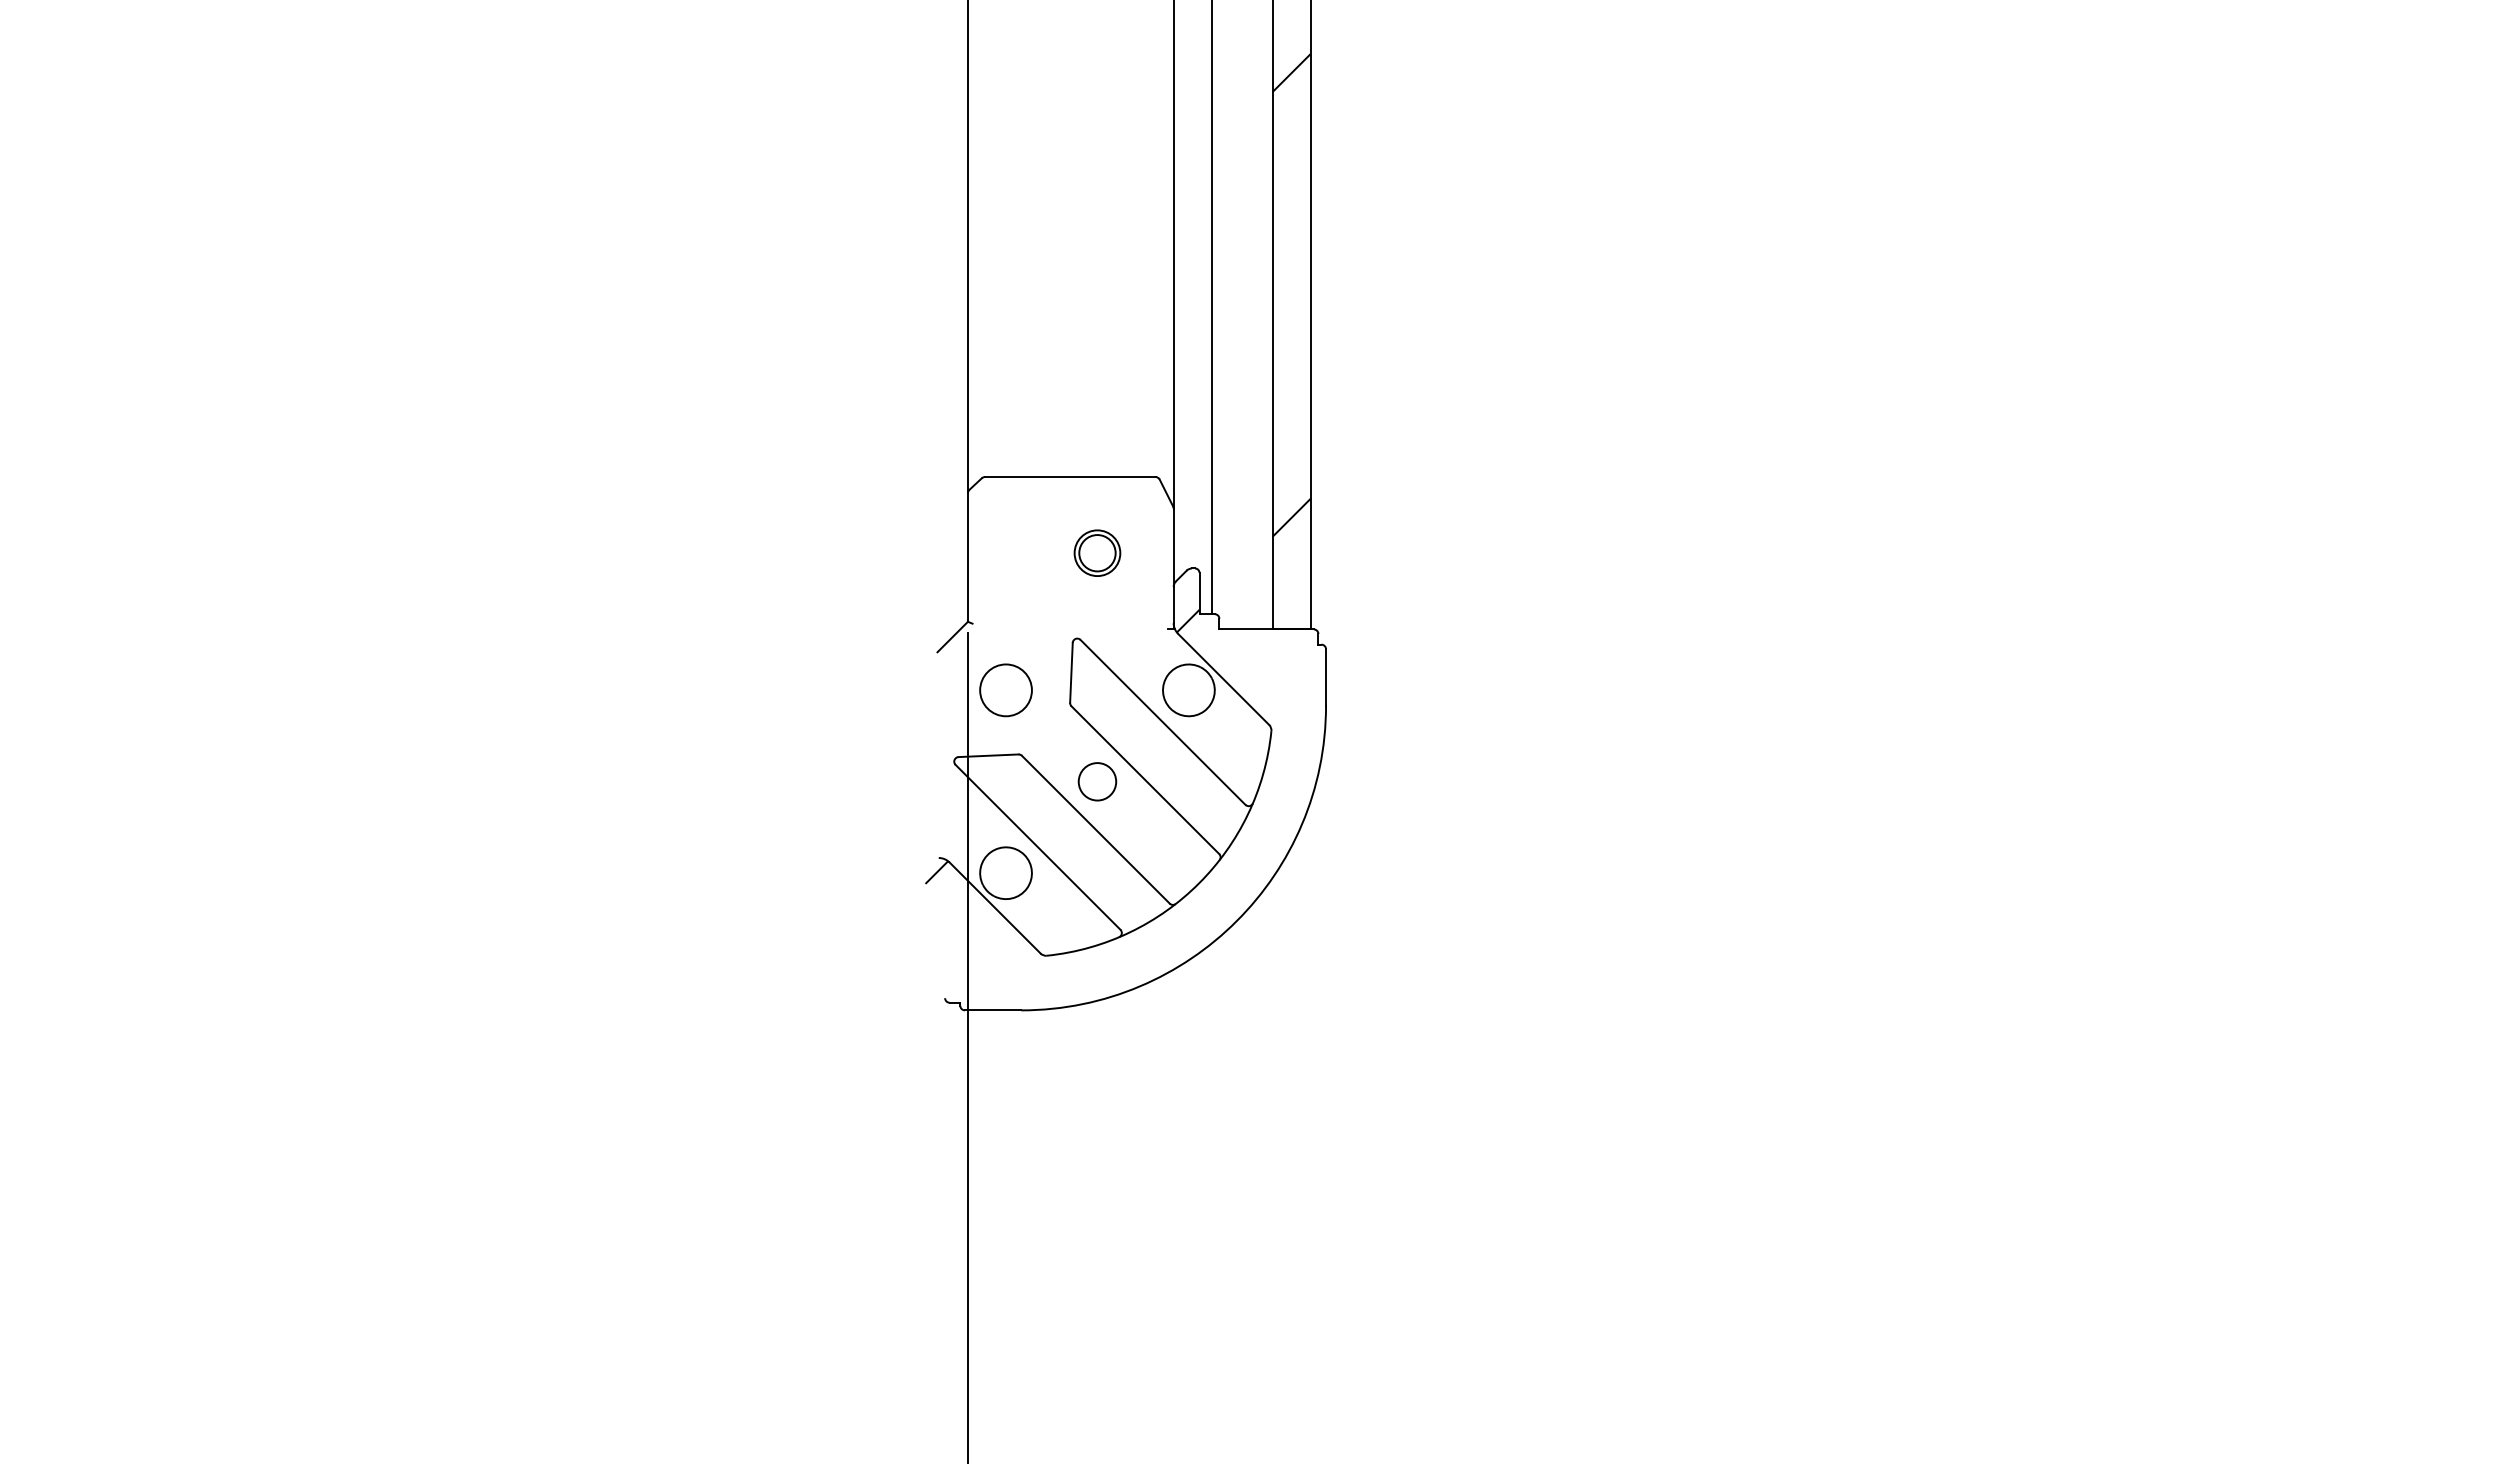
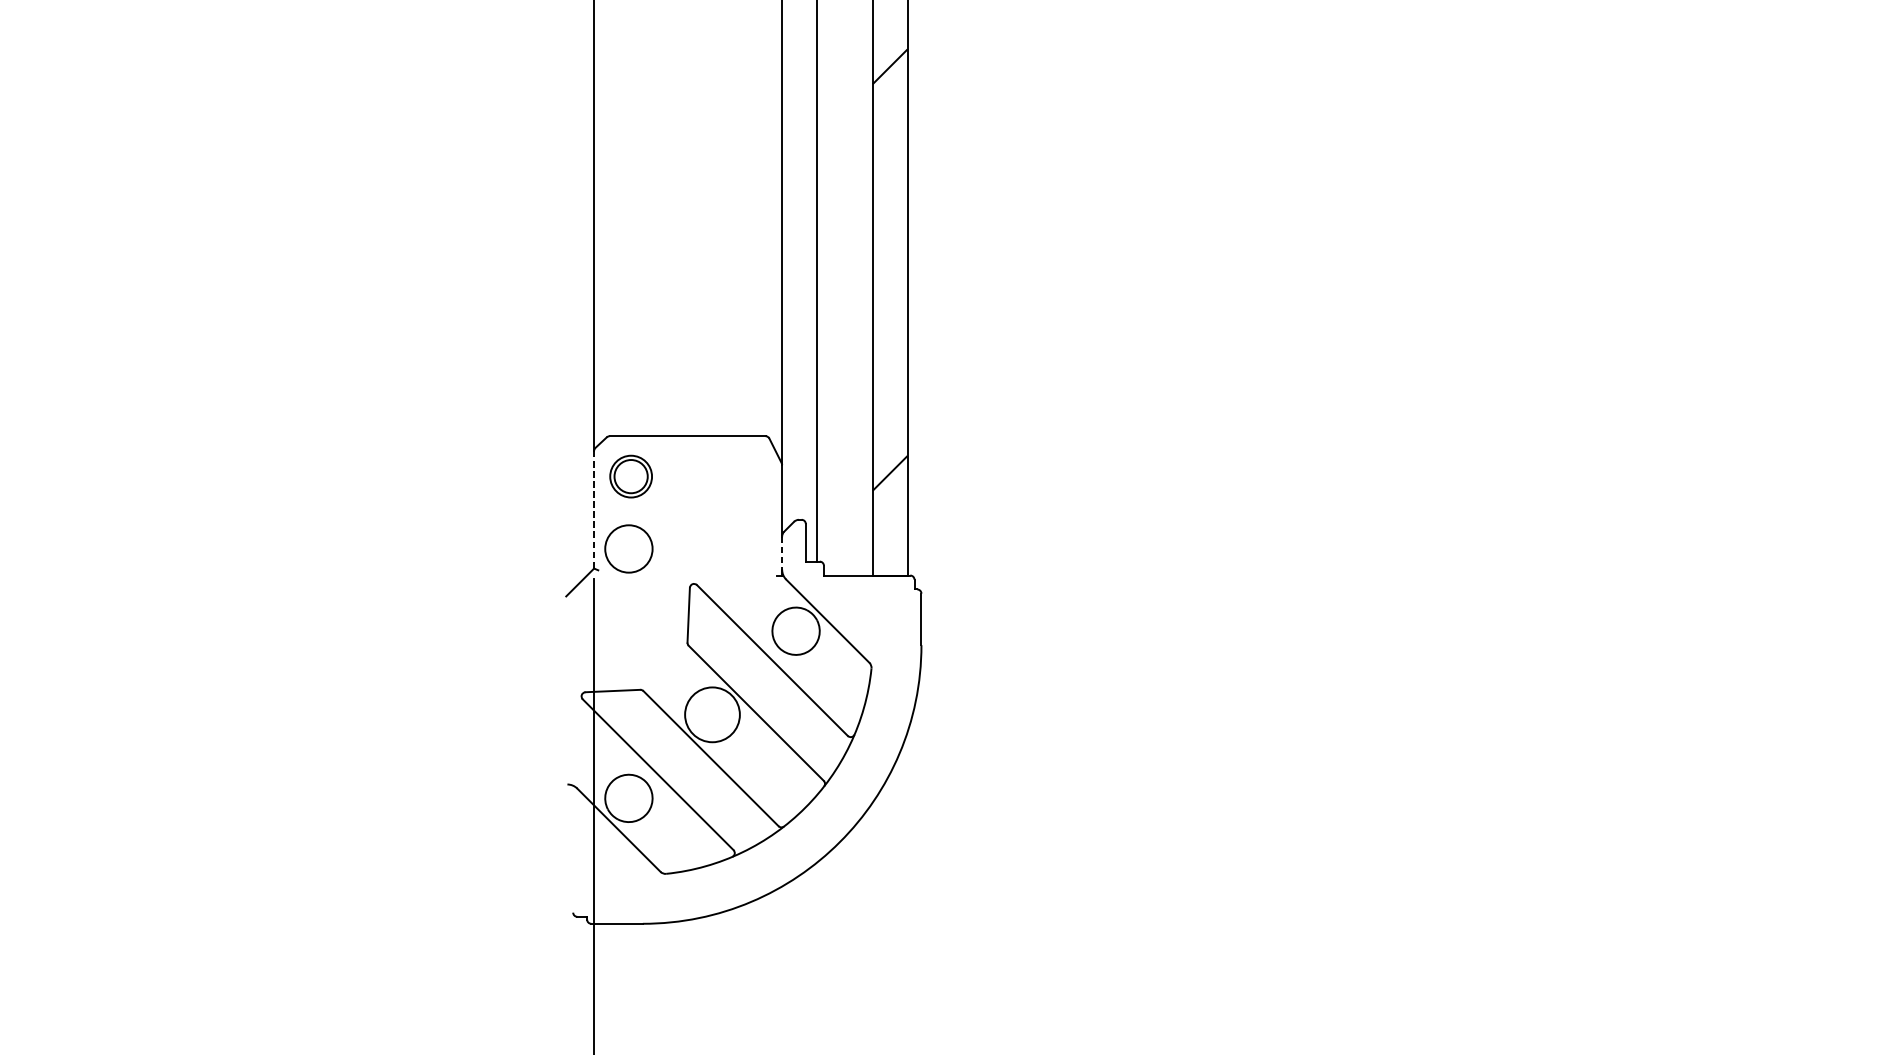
part: (1097, 552) -> (631, 475), moved
line: (967, 558) -> (593, 510), solid -> dashed
line: (1173, 605) -> (782, 553), solid -> dashed
circle: (1005, 690) -> (628, 549), moved
hatch: (1062, 746) -> (680, 682), removed
circle: (1097, 781) -> (712, 714), size x1.6

